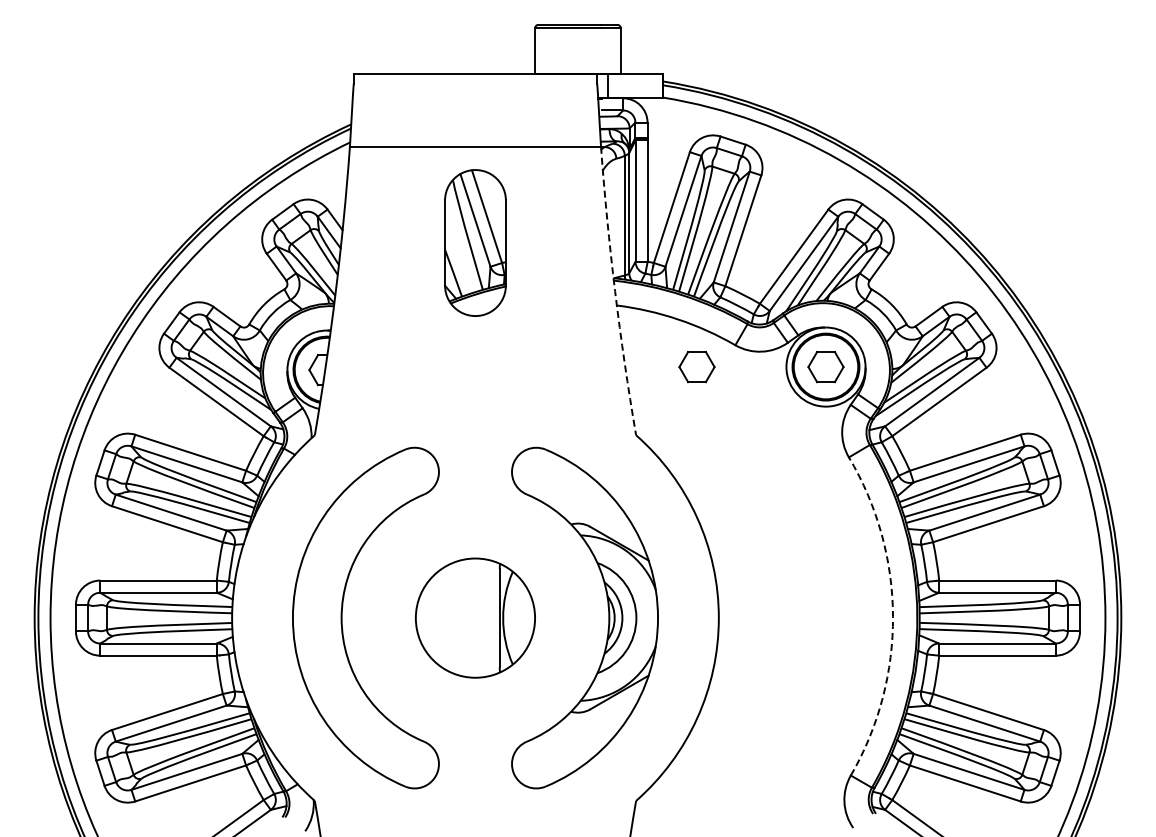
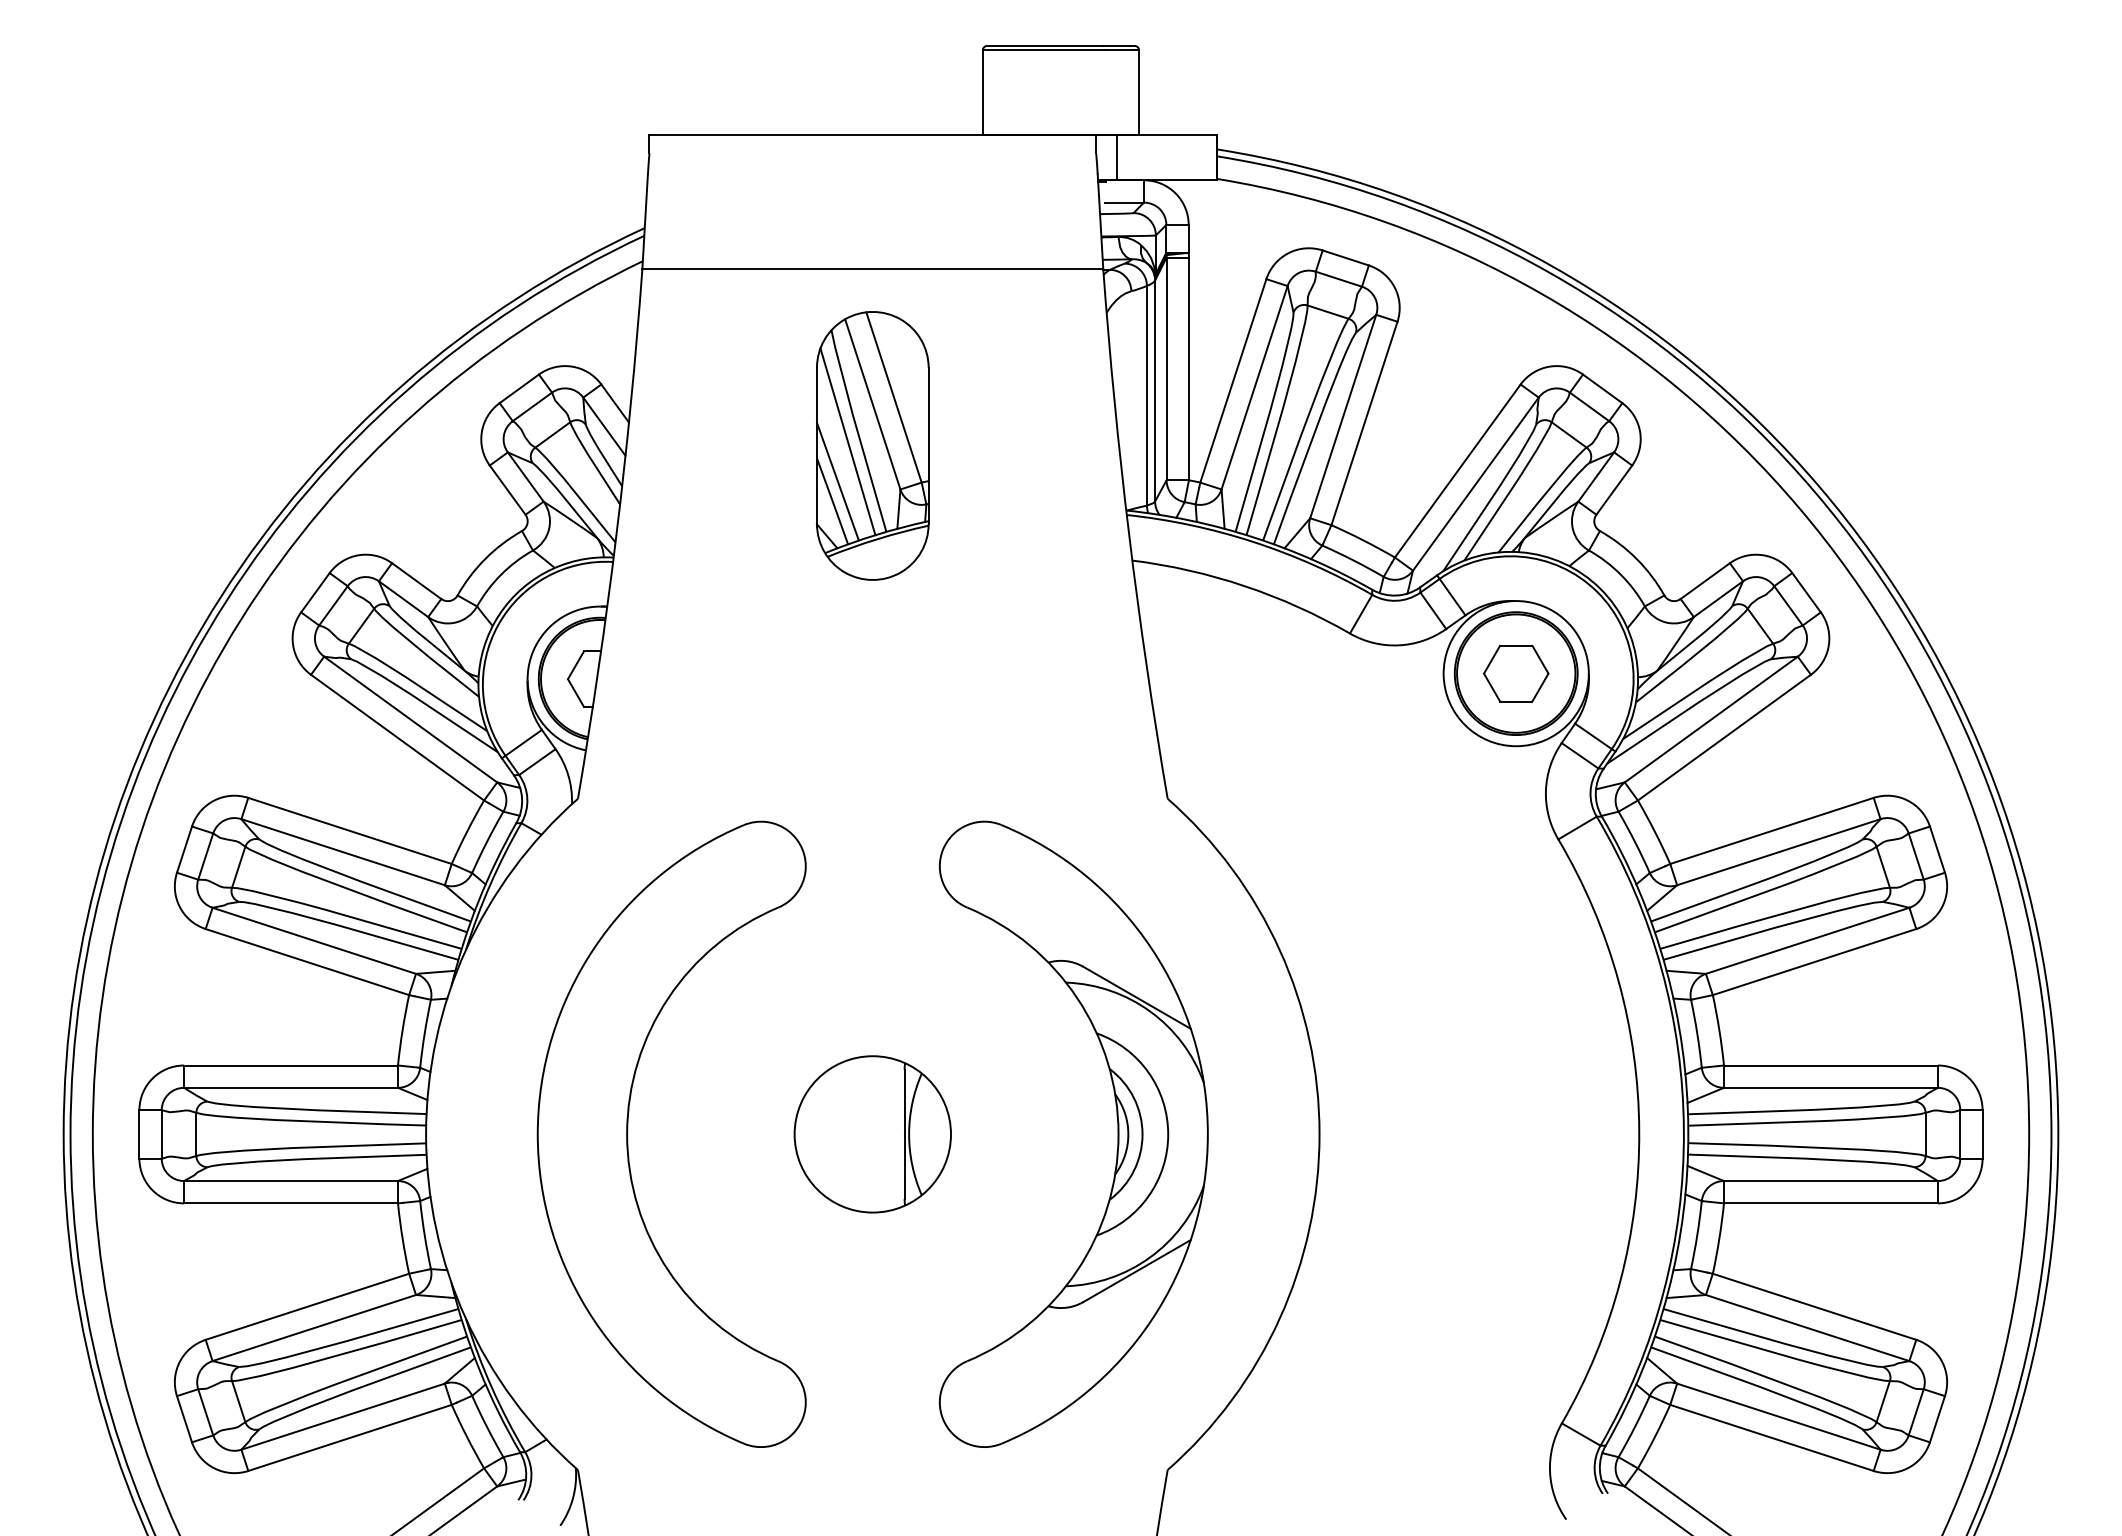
line: (461, 240) -> (847, 441), added
line: (456, 262) -> (837, 481), added
arc: (615, 291) -> (1129, 534), dashed -> solid
part: (696, 367) -> (1278, 674), removed
arc: (893, 616) -> (1640, 1131), dashed -> solid
part: (475, 617) -> (872, 1133), size x0.71

